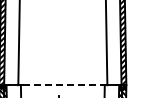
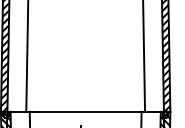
line: (62, 85) -> (85, 112), dashed -> solid

